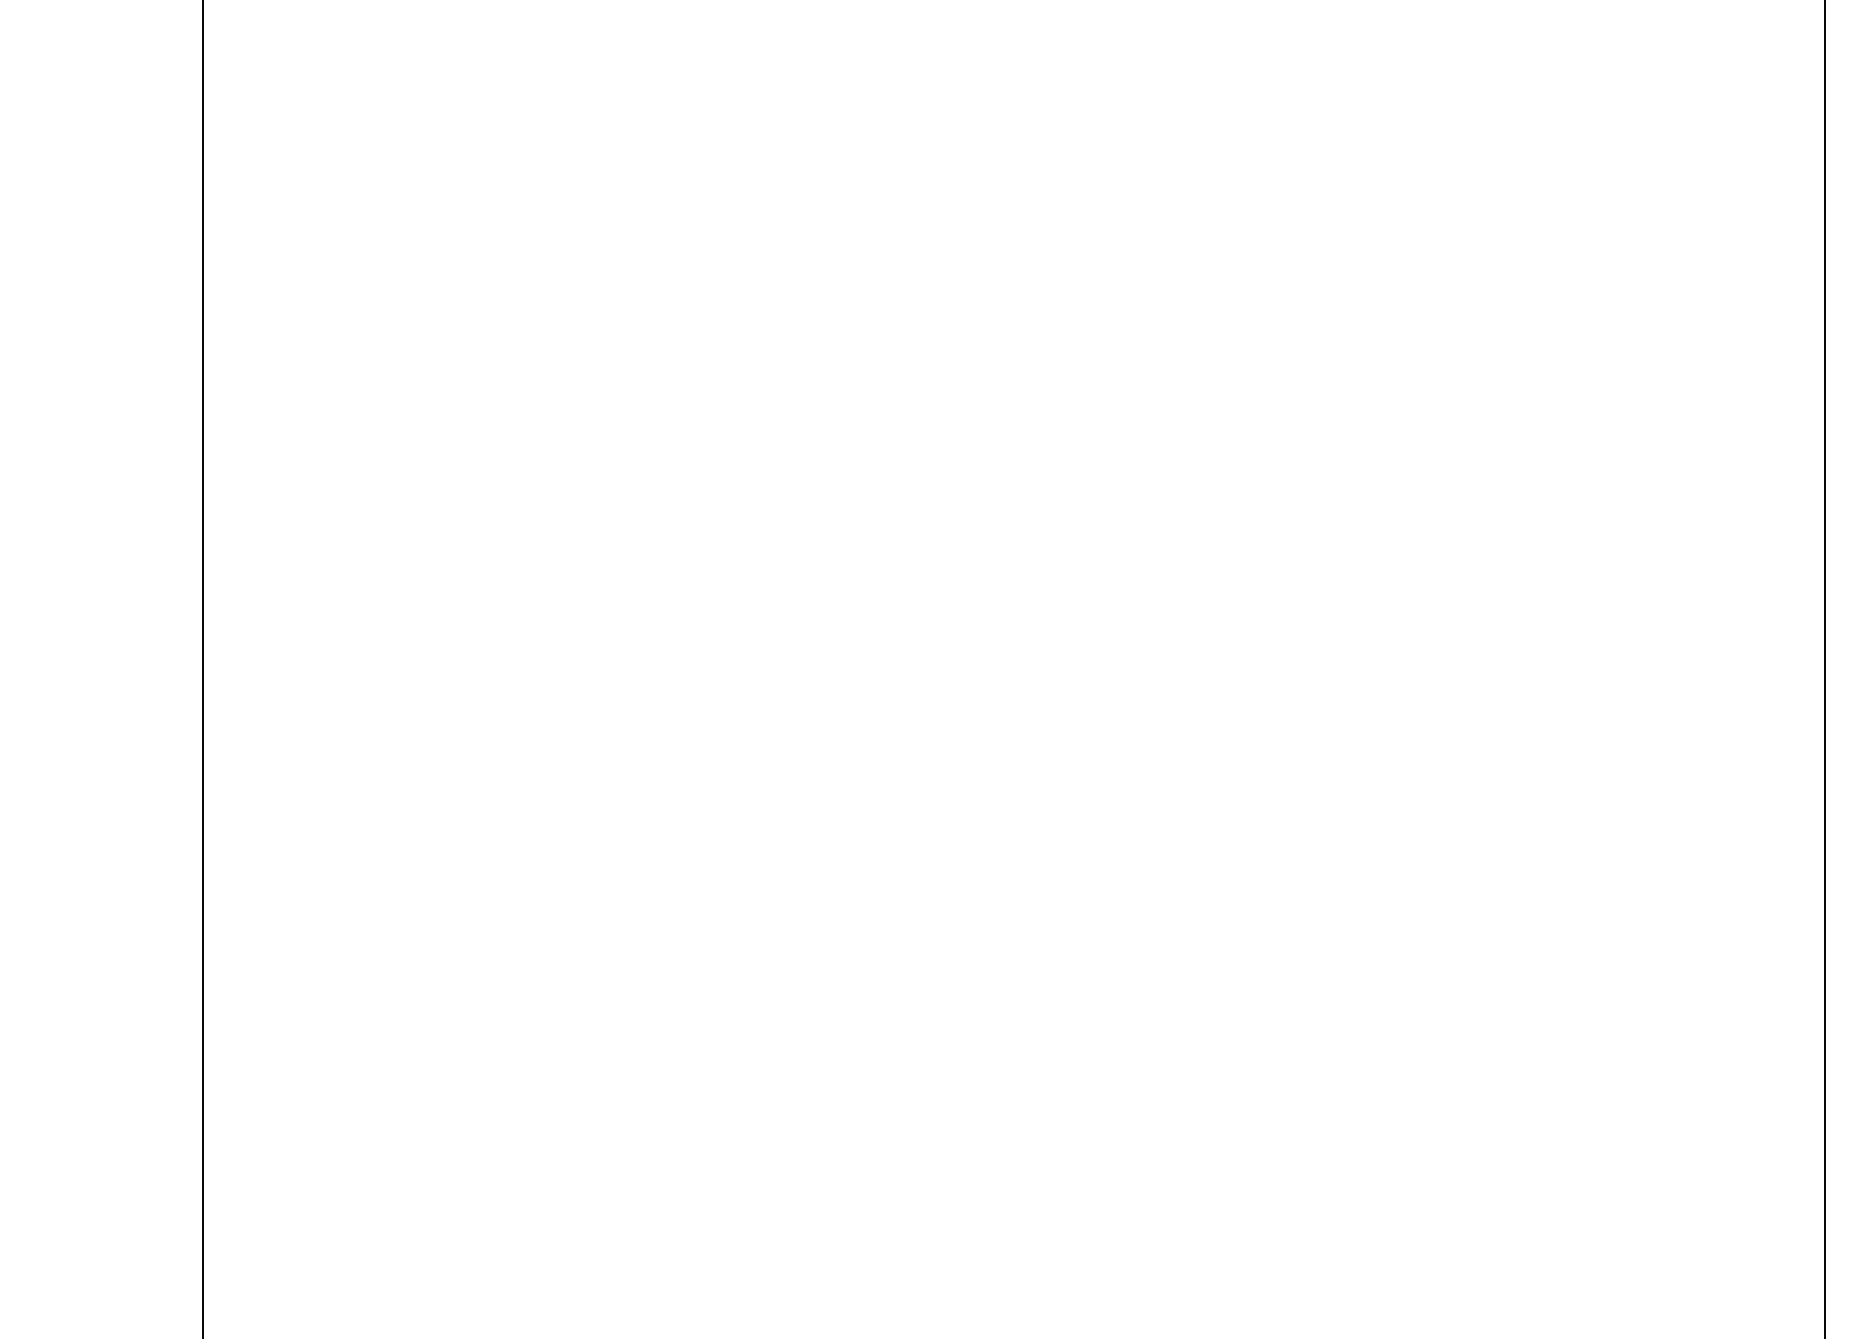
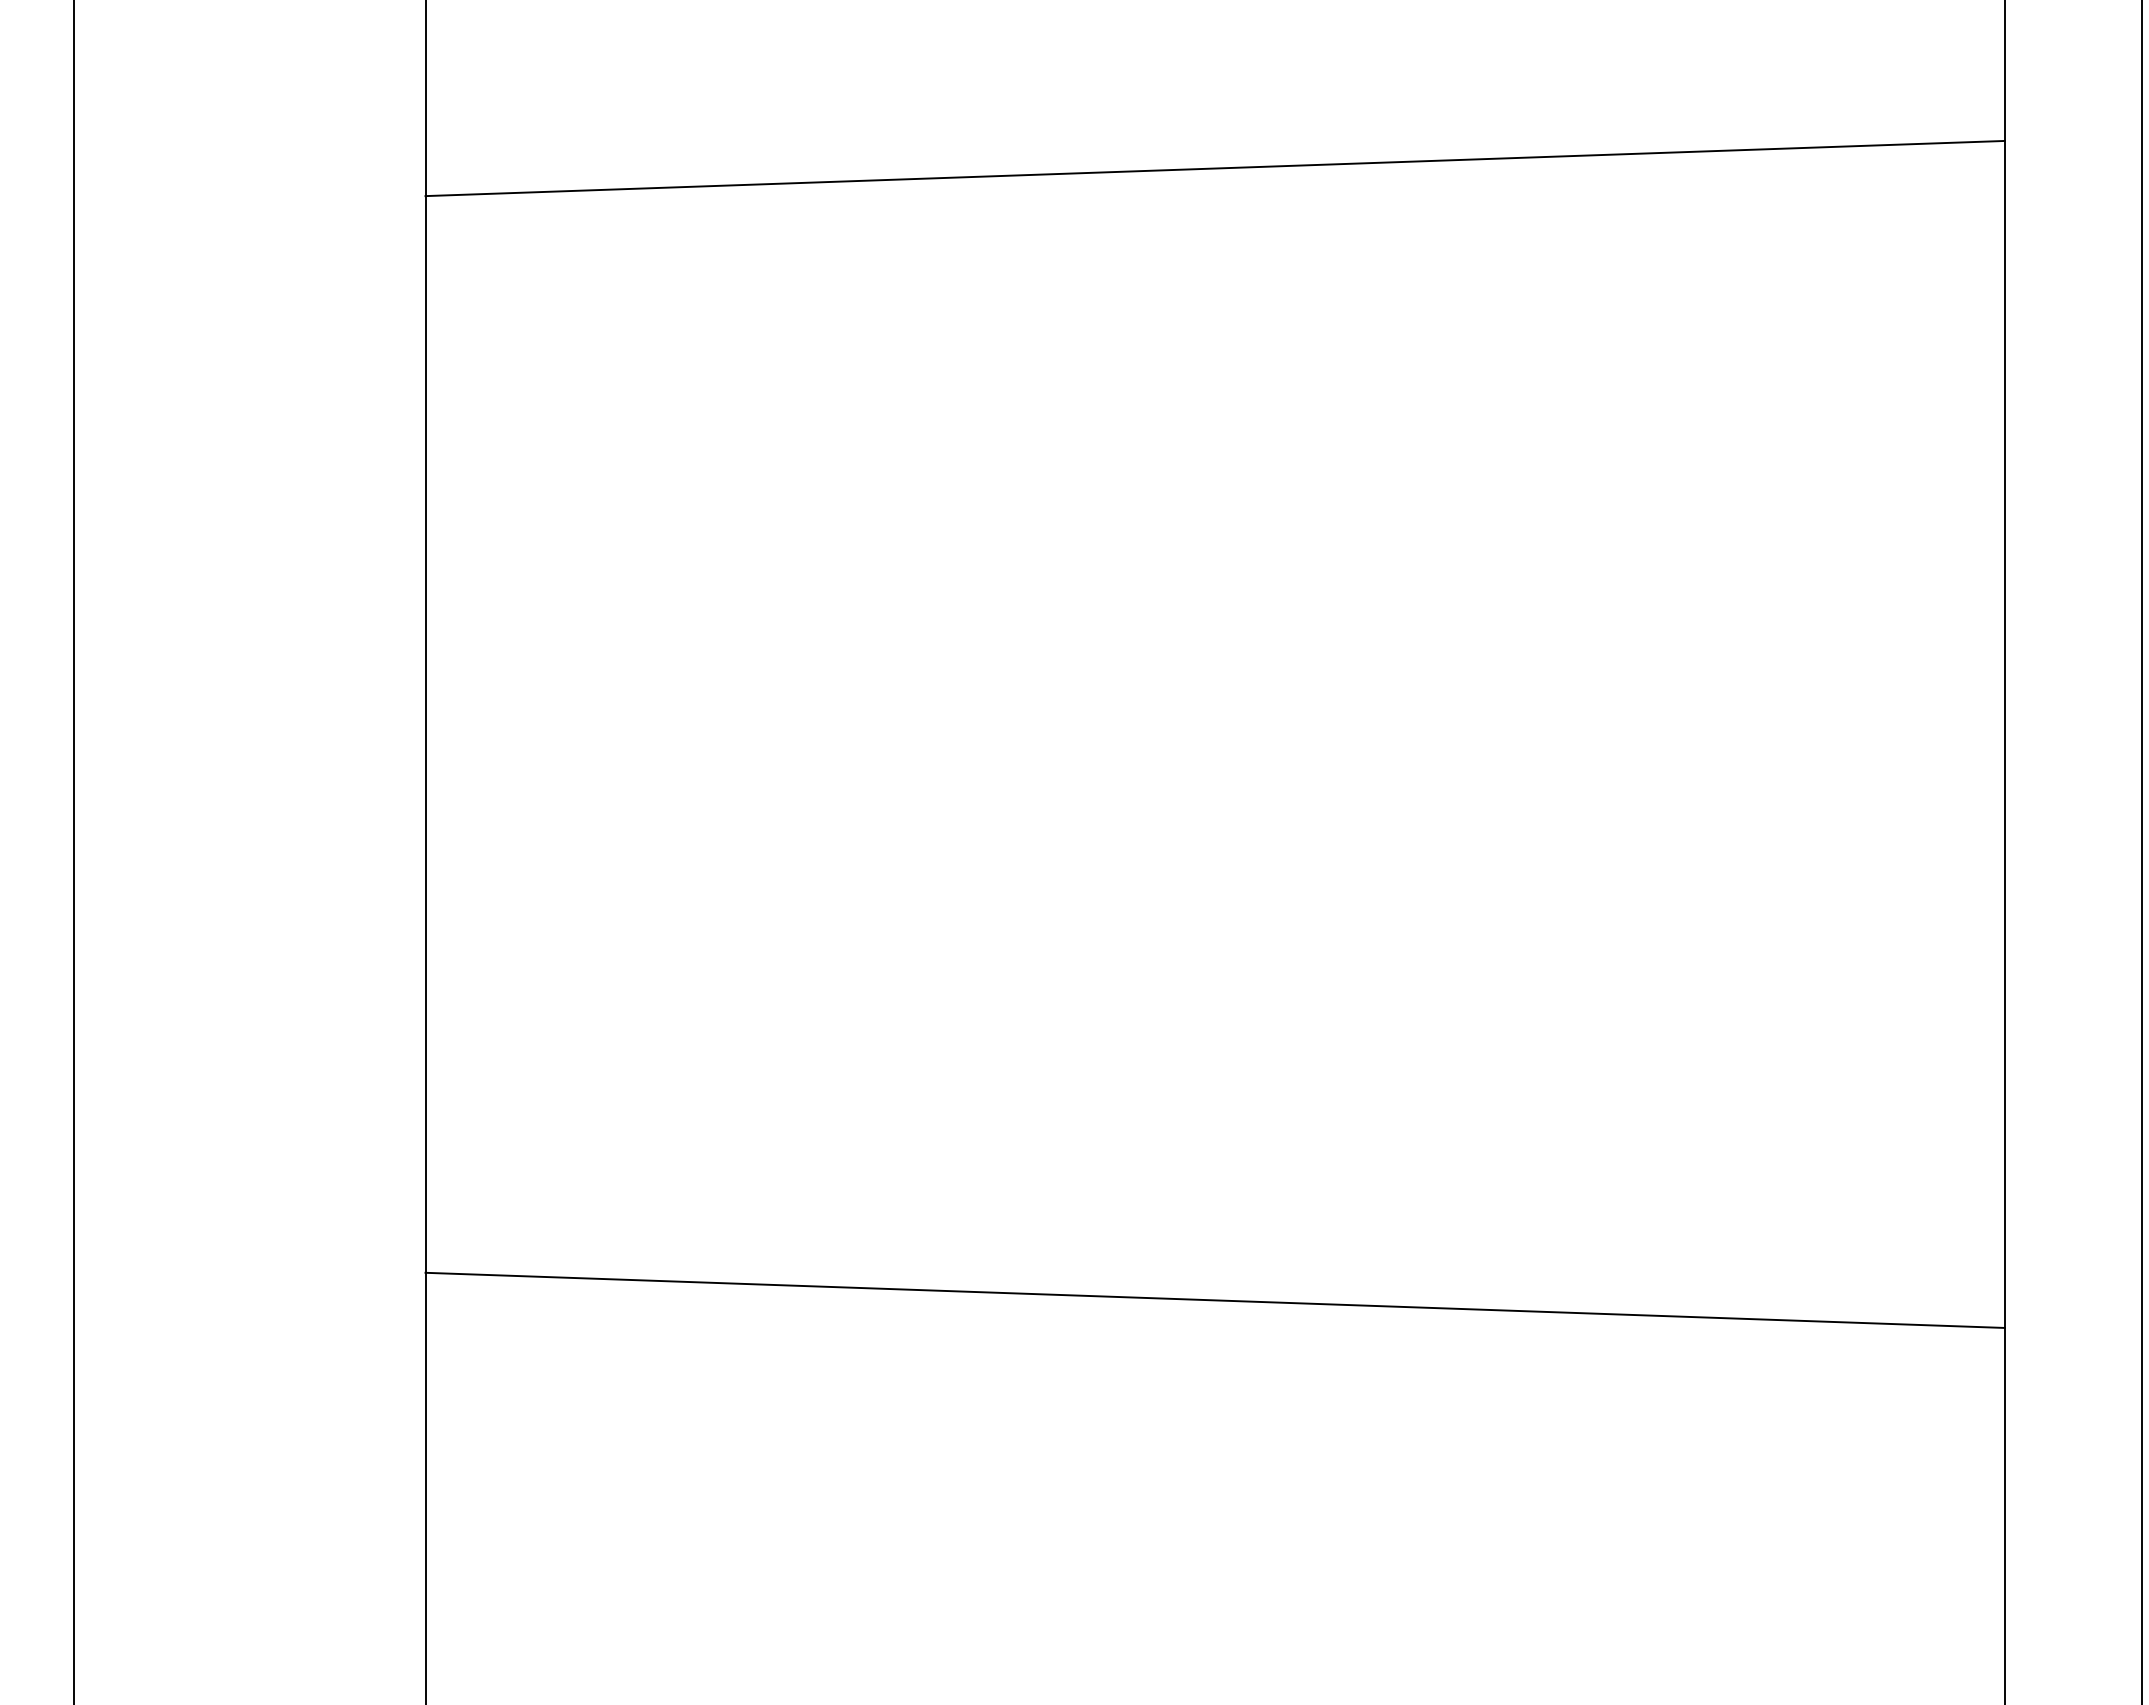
line: (1013, 979) -> (1214, 1299), added

